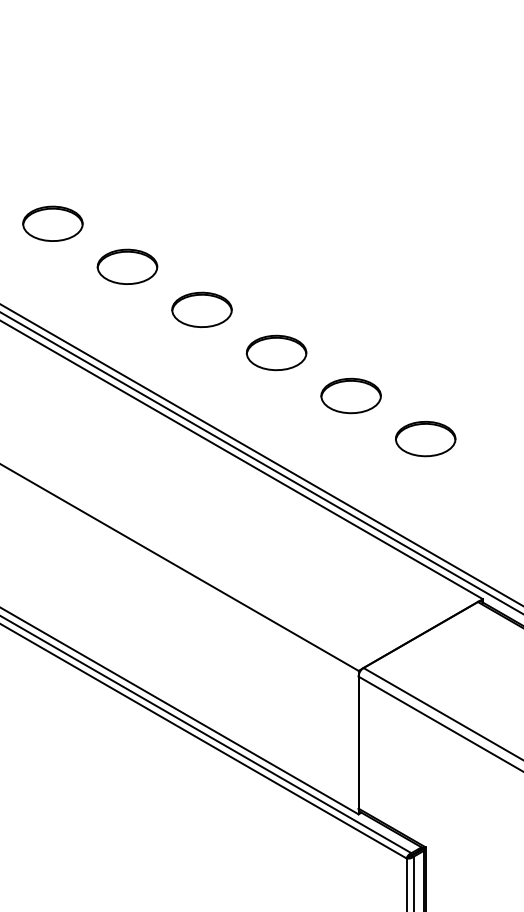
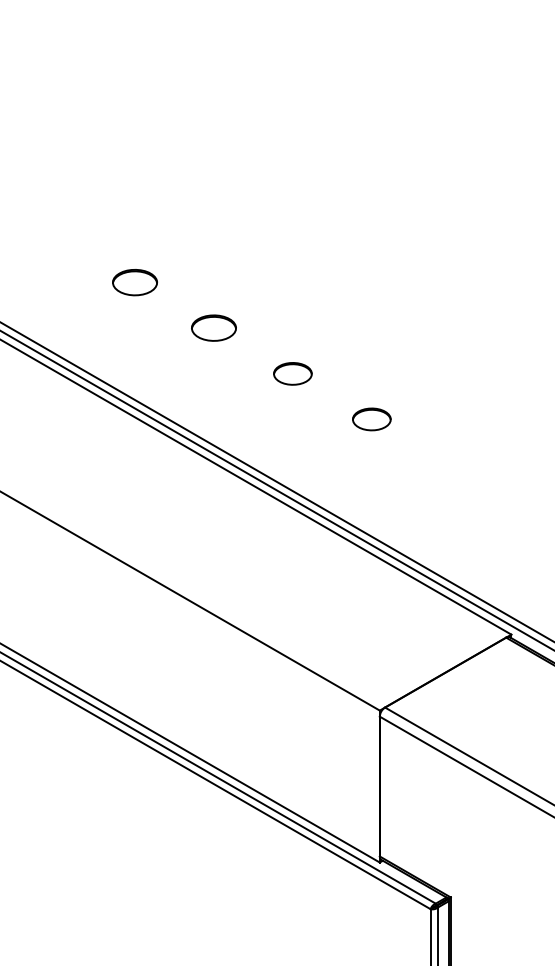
part: (52, 223) -> (55, 236), removed
part: (127, 266) -> (135, 282), size x0.7
part: (201, 309) -> (213, 327), size x0.7
part: (276, 352) -> (292, 373), size x0.6
part: (350, 395) -> (371, 418), size x0.6
part: (425, 439) -> (450, 465), removed

